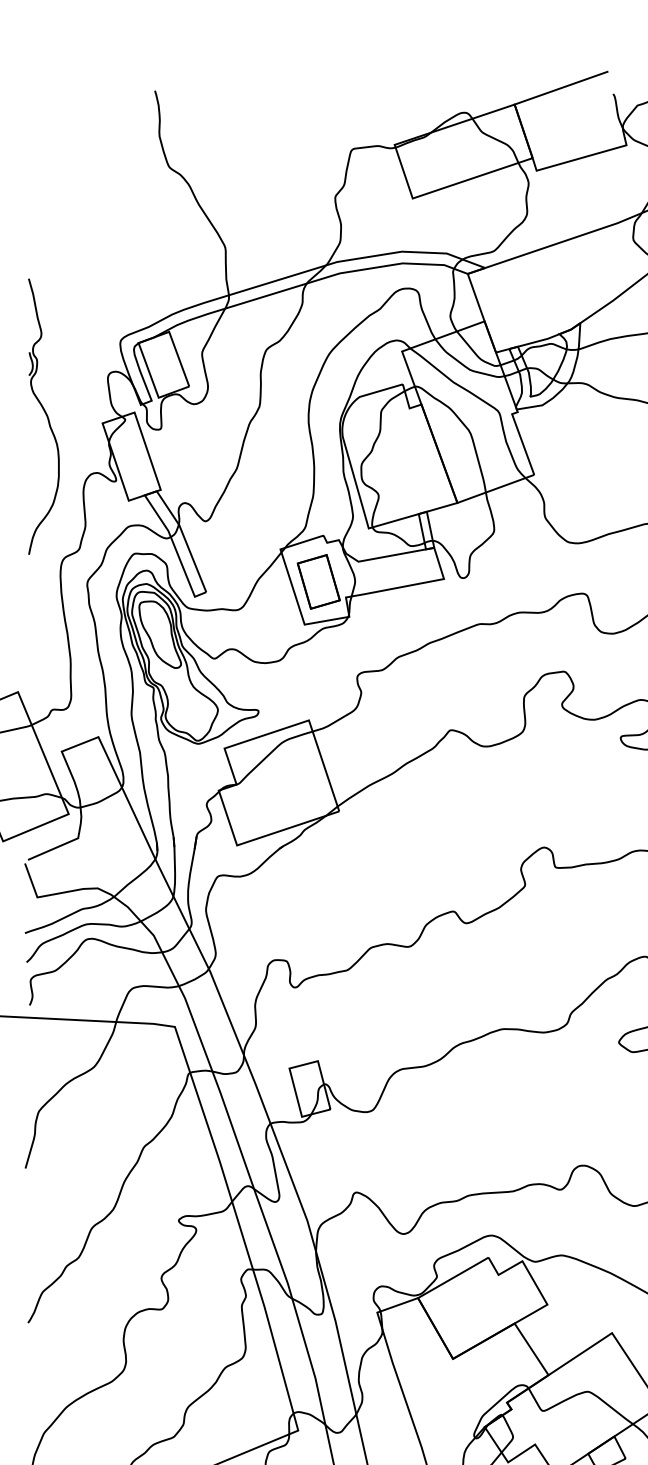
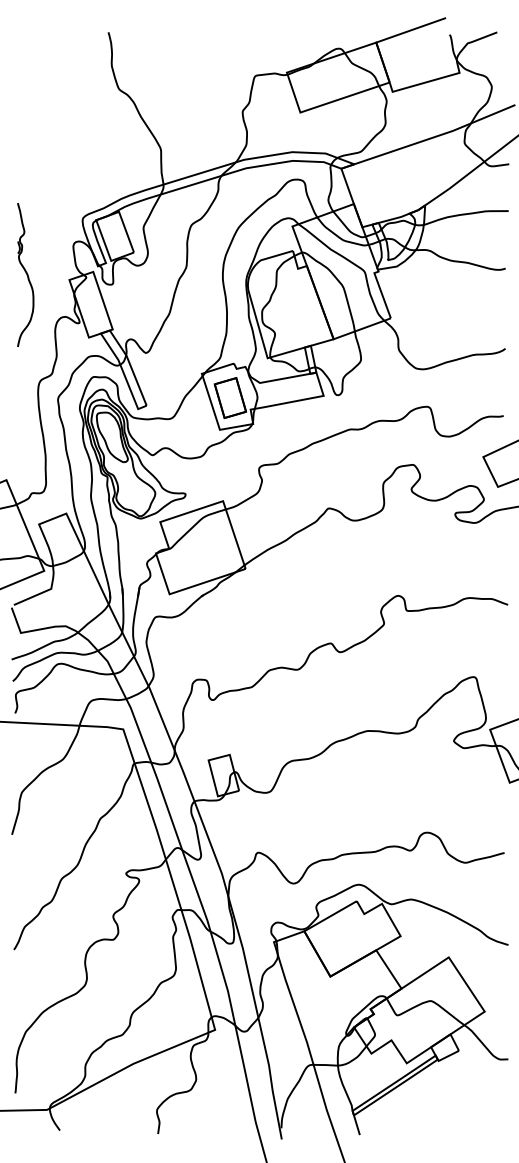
part: (43, 415) -> (25, 274), size x0.7

